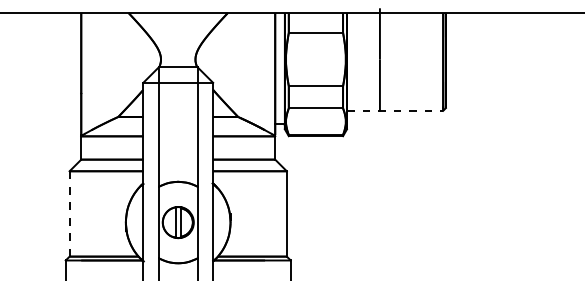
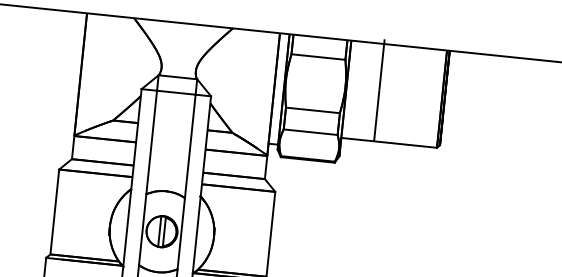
line: (395, 110) -> (389, 142), dashed -> solid
line: (69, 213) -> (54, 211), dashed -> solid

